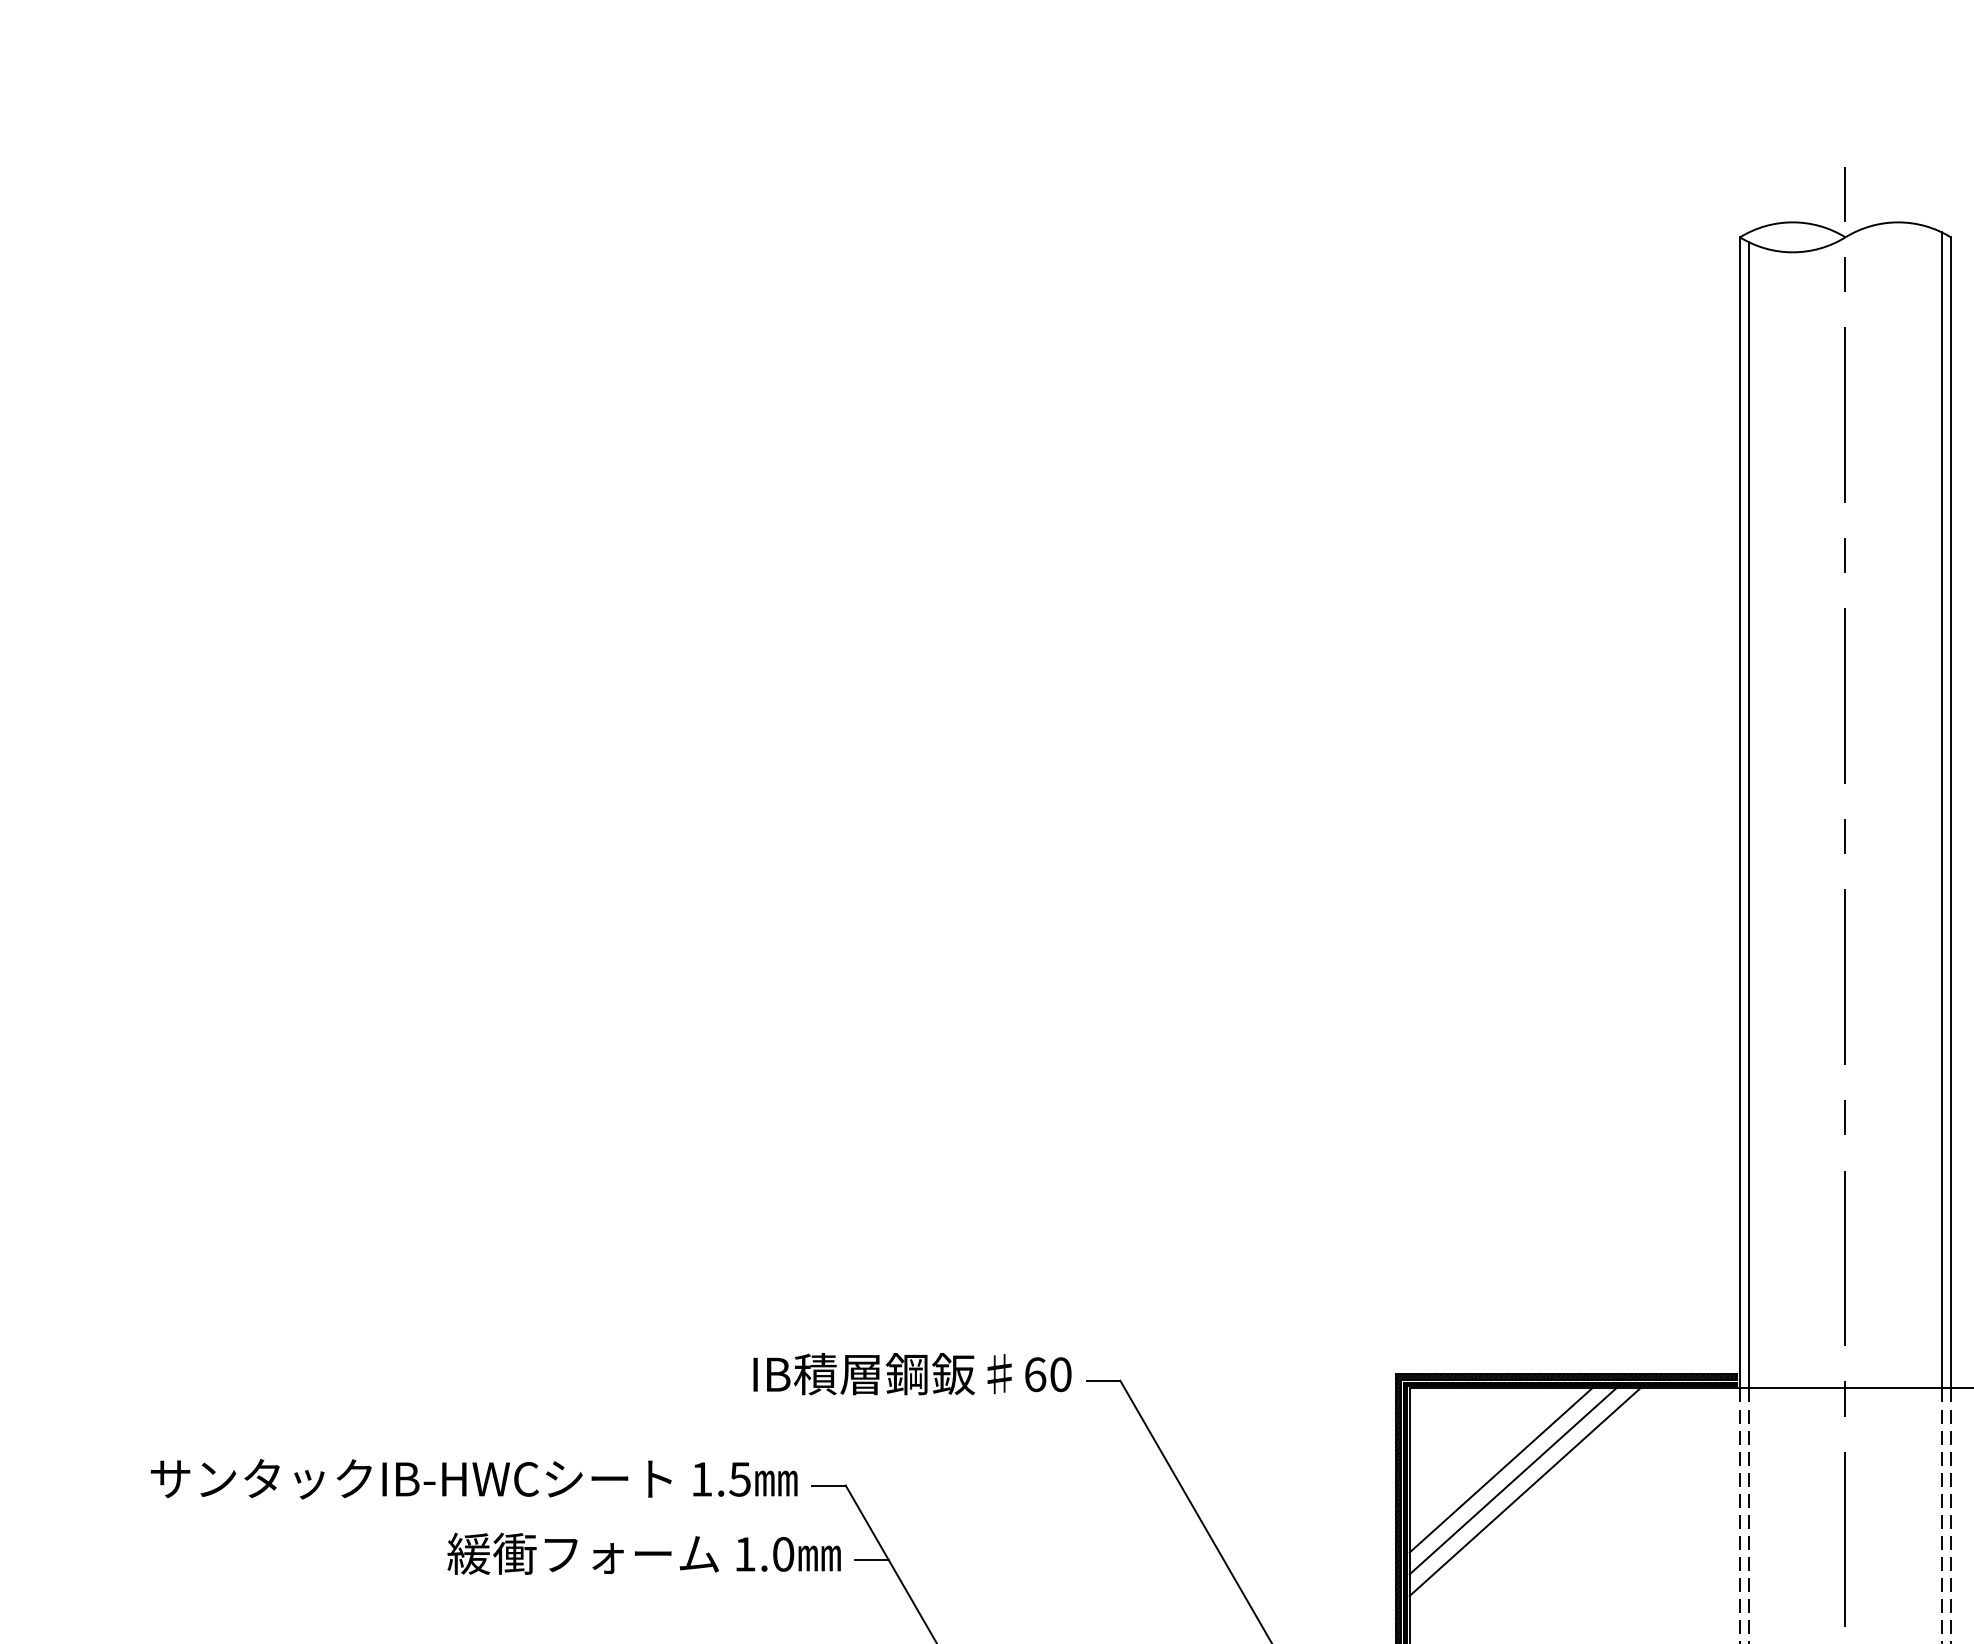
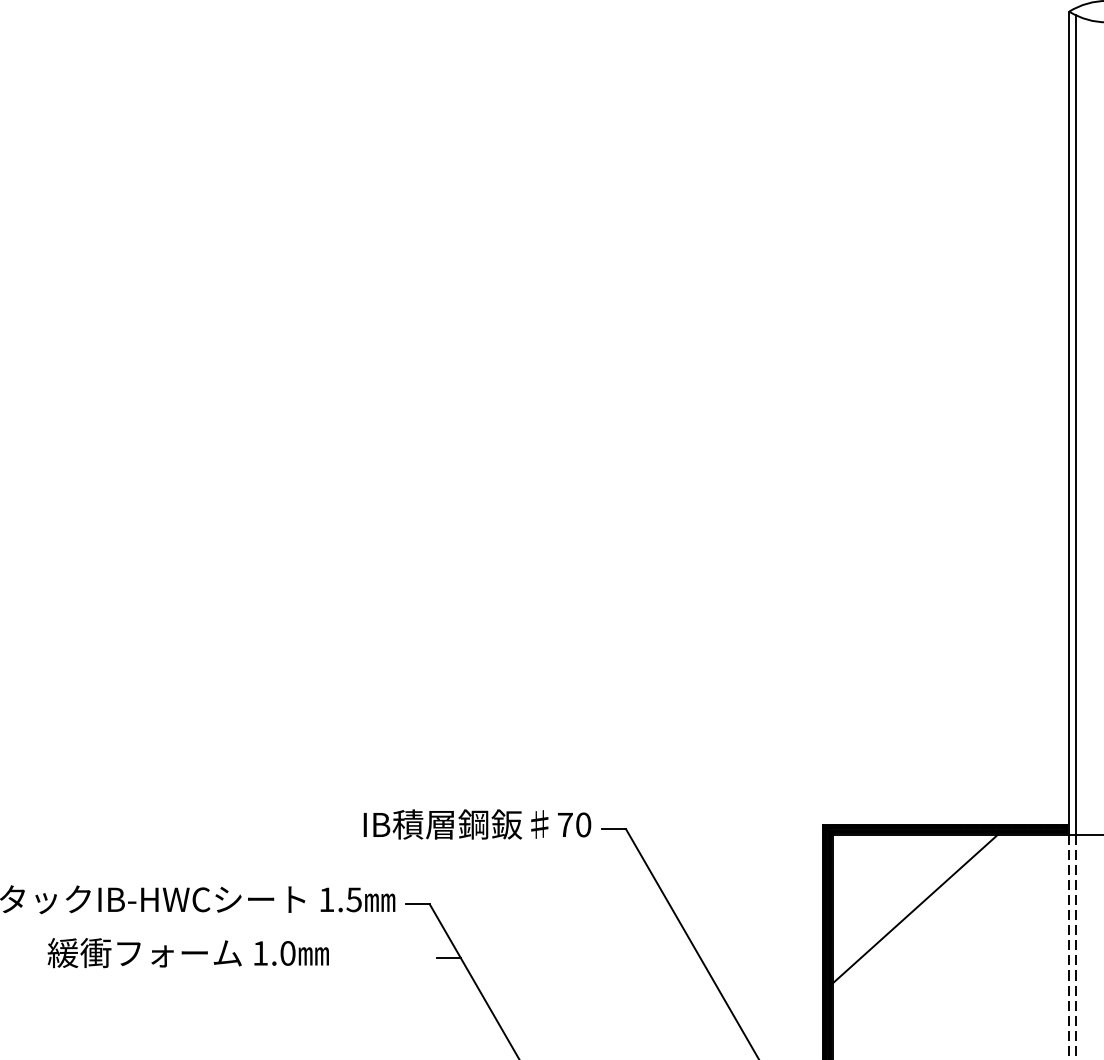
text: (1035, 1374) -> (565, 824), 60 -> 70
line: (1500, 1470) -> (897, 893), removed
line: (1512, 1481) -> (906, 901), removed
text: (643, 1553) -> (187, 952), moved

